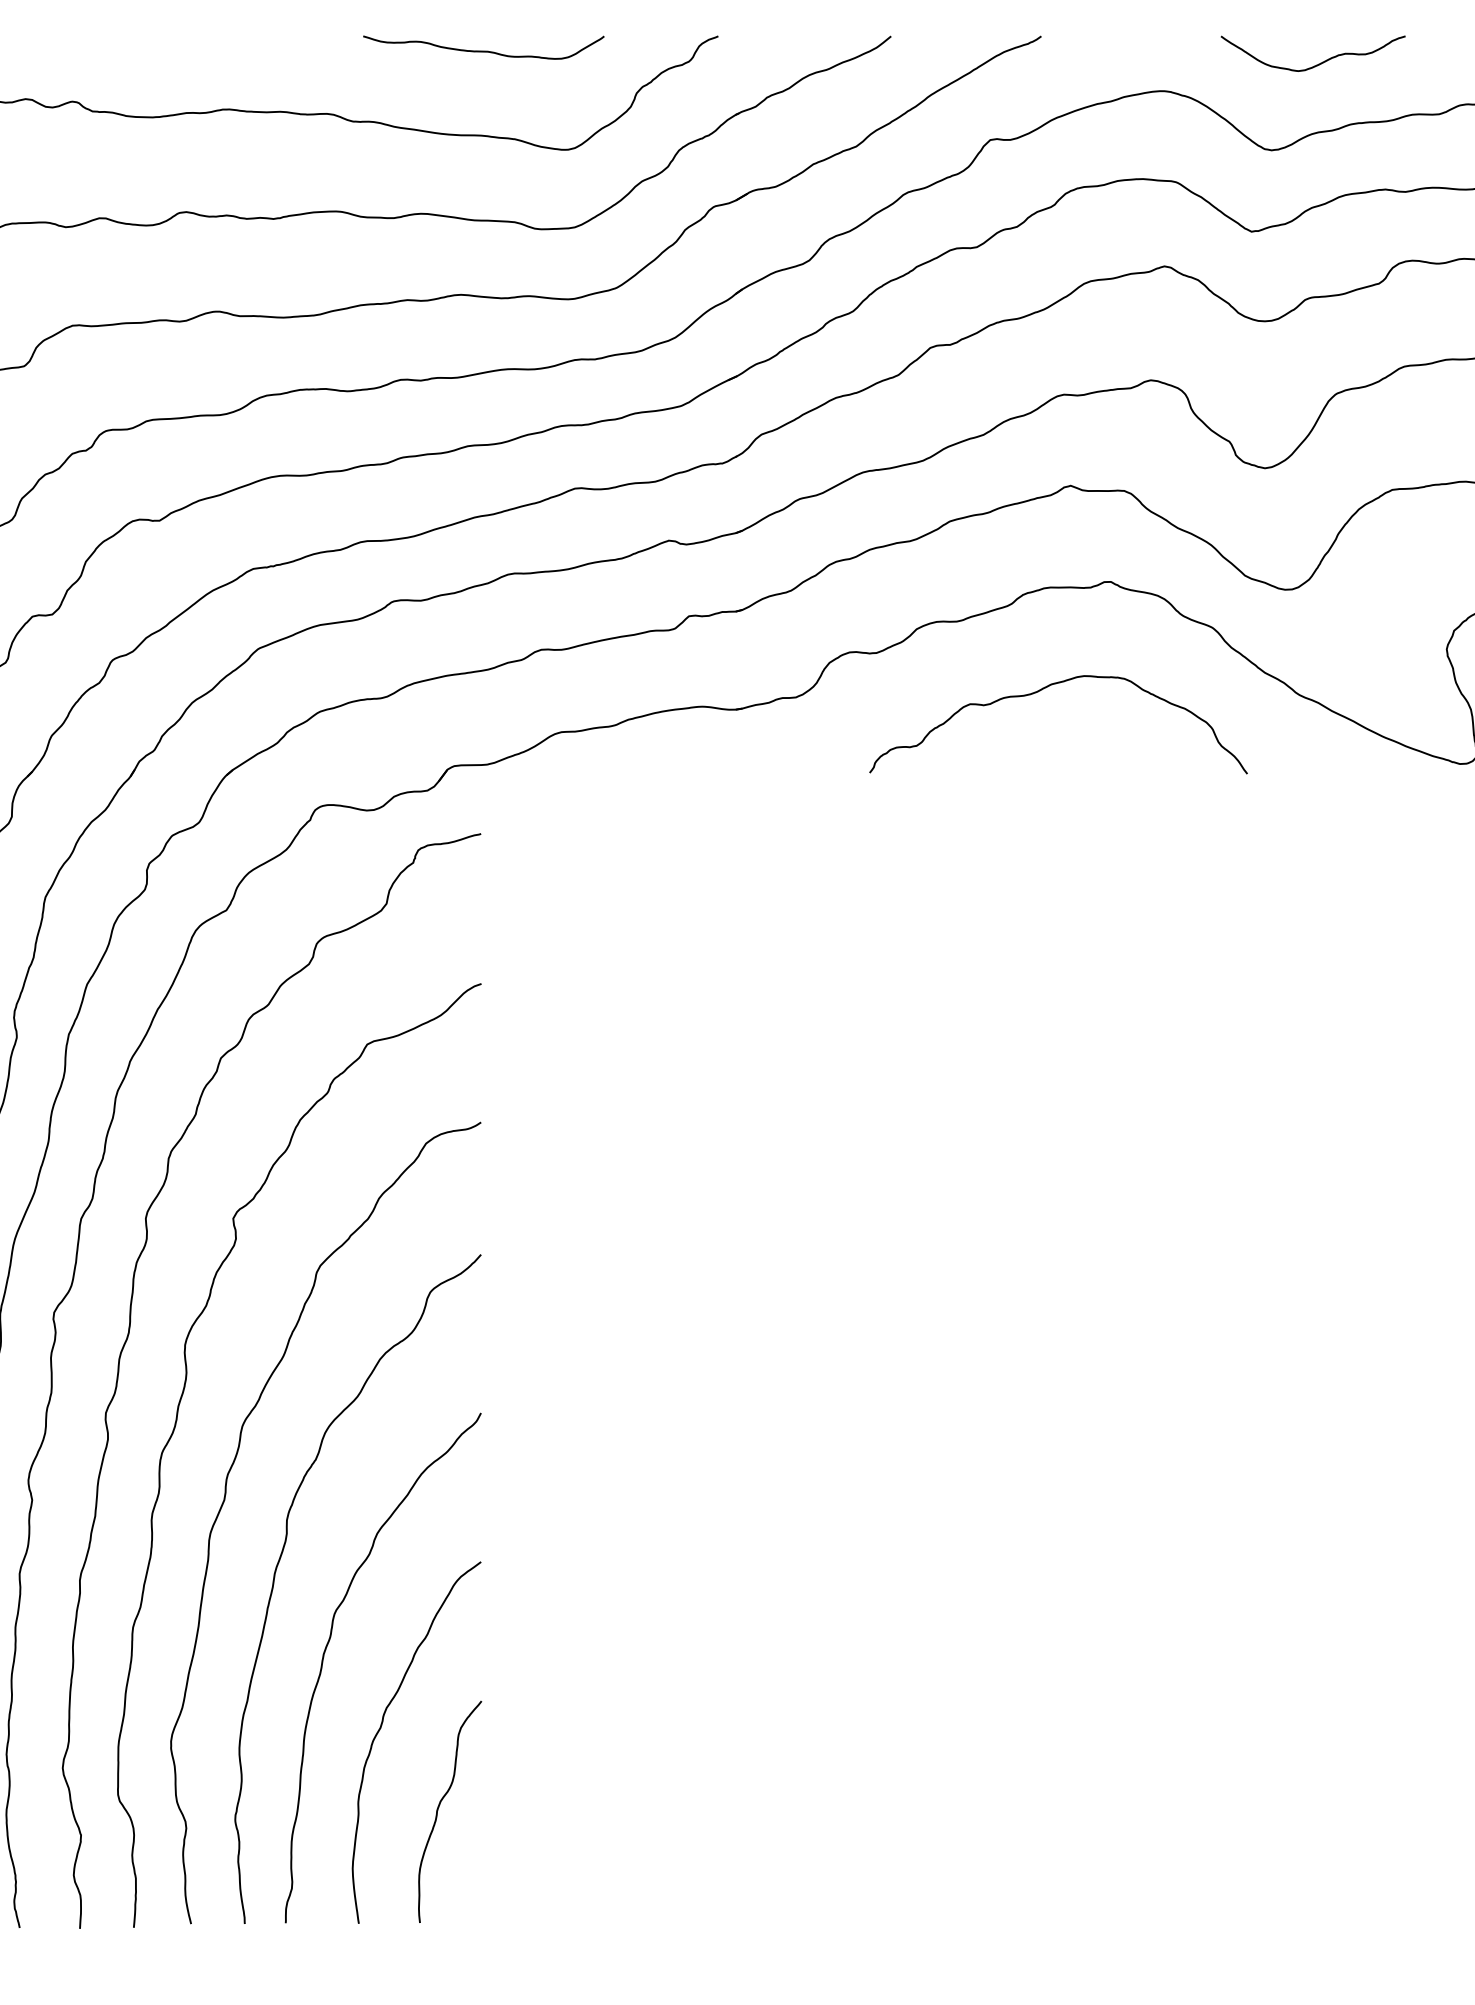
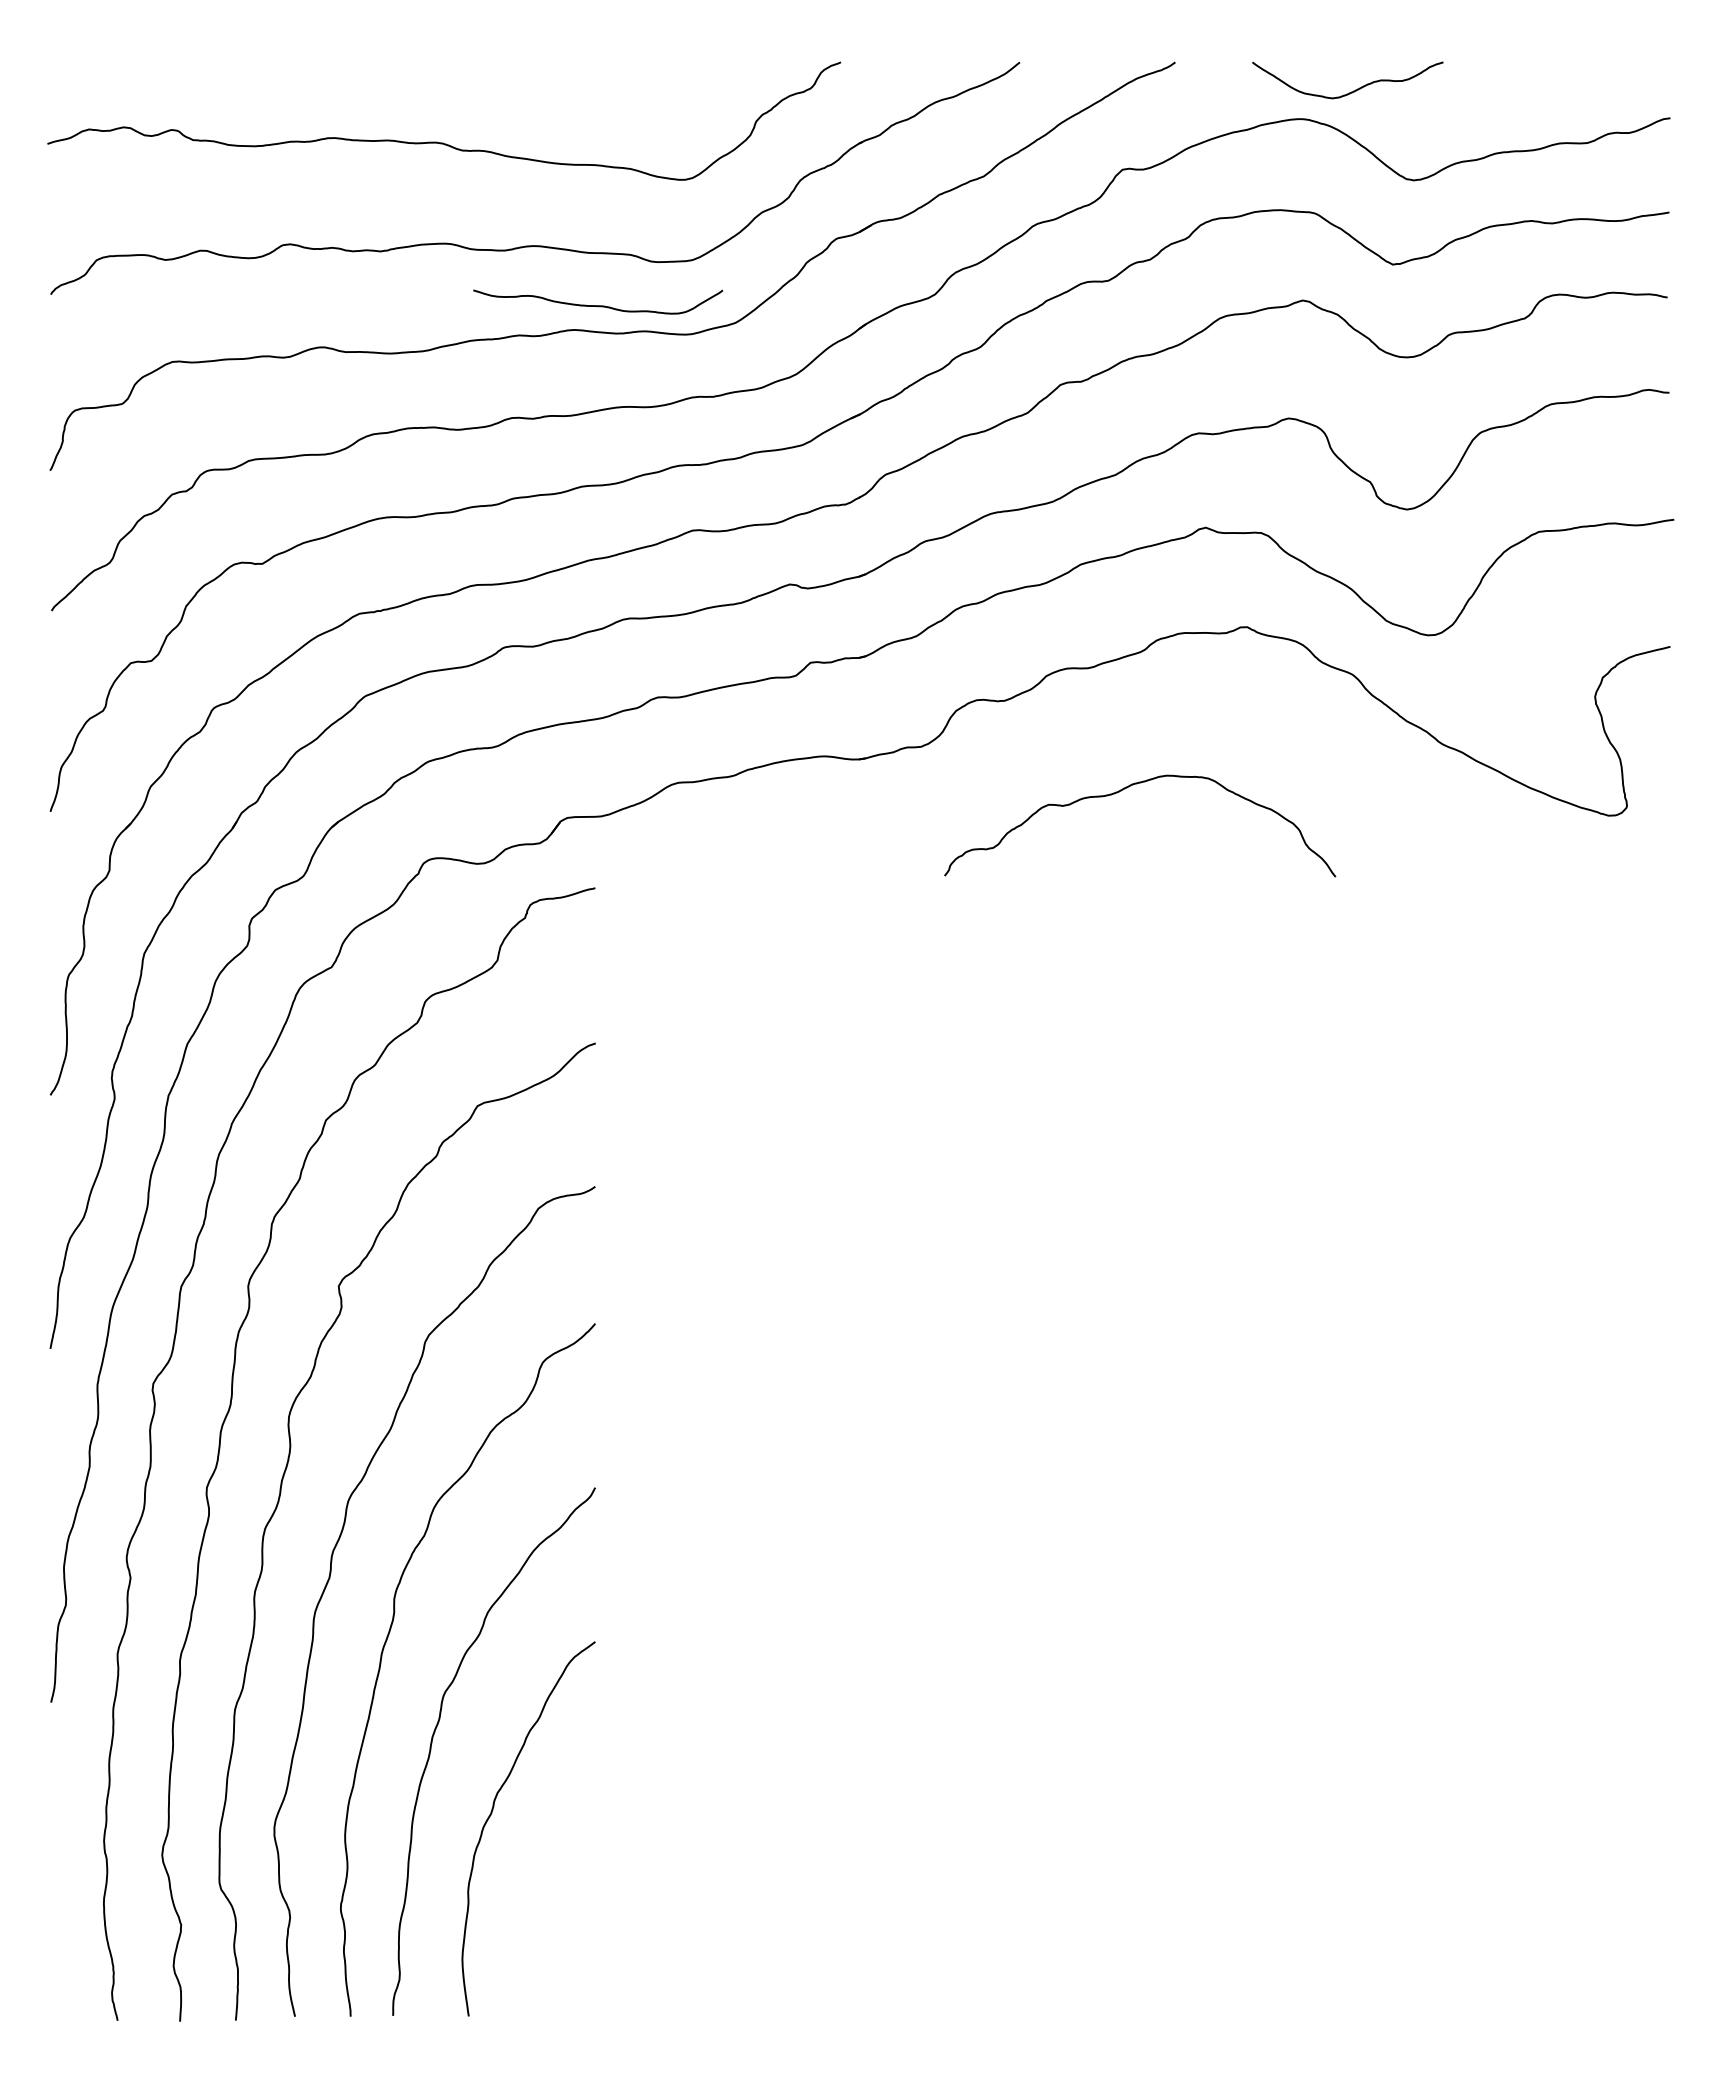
curve: (484, 50) -> (598, 305), moved
curve: (1318, 63) -> (1353, 90), moved
curve: (1042, 690) -> (1123, 790), moved
curve: (439, 1806) -> (552, 1895), removed

